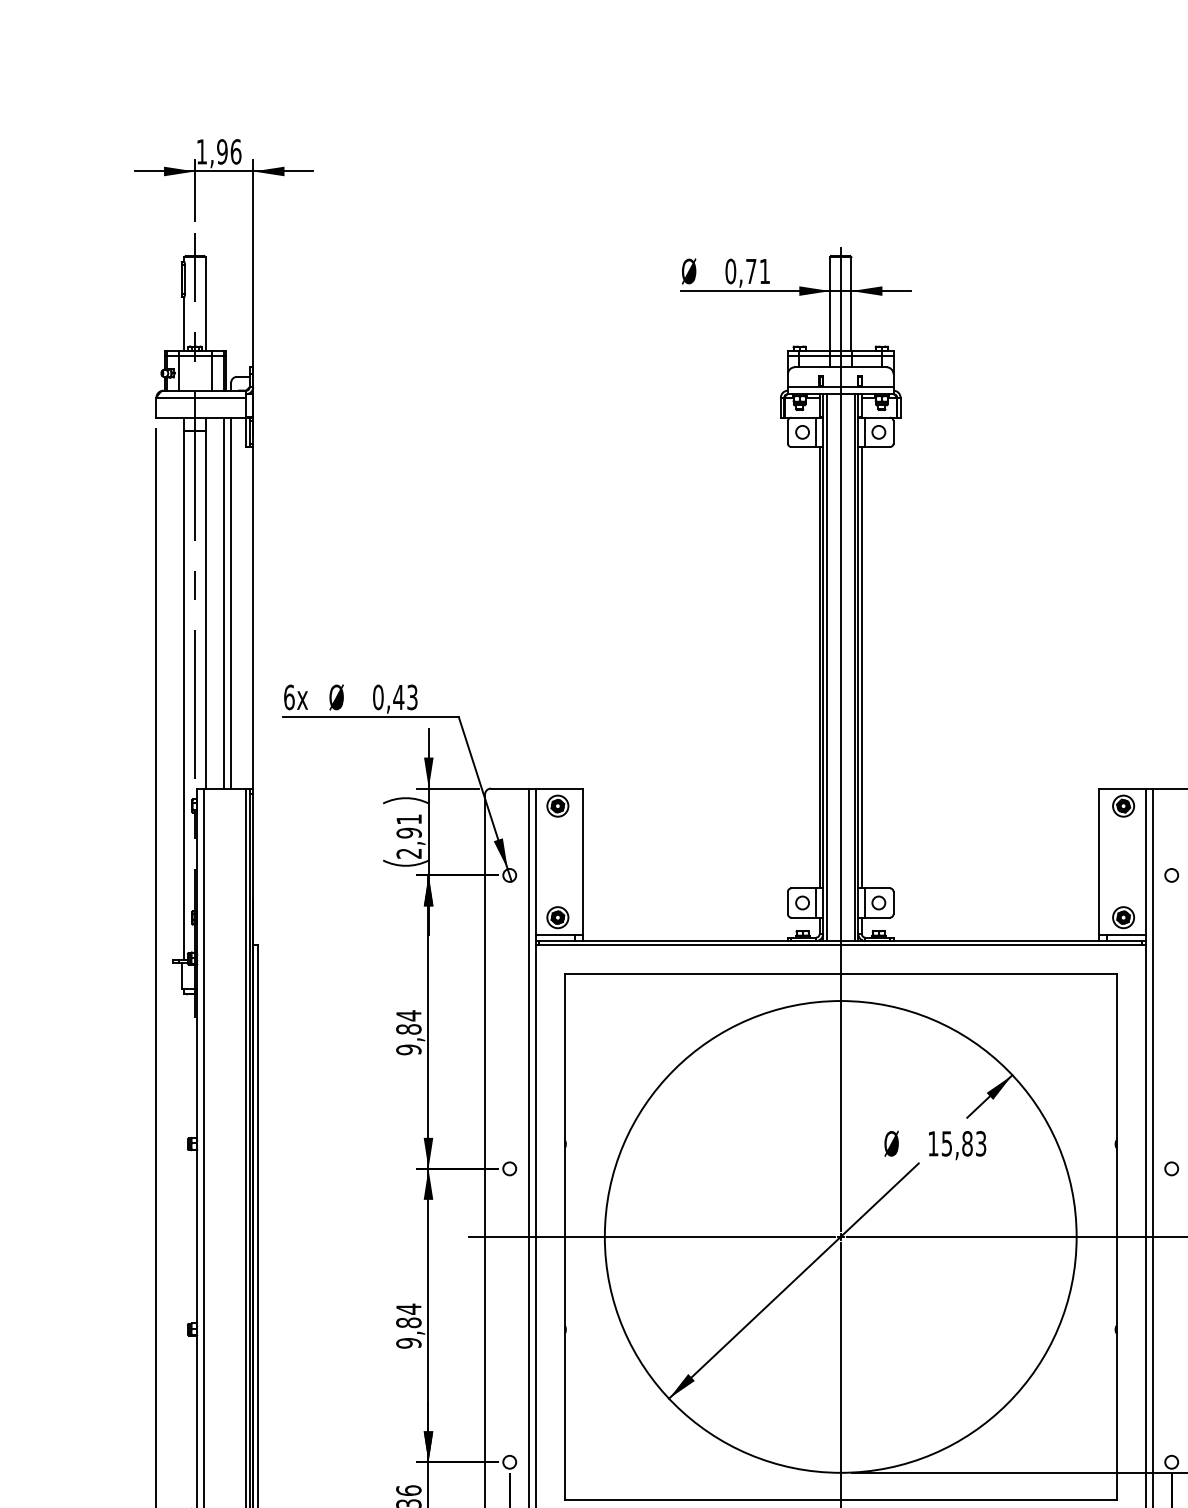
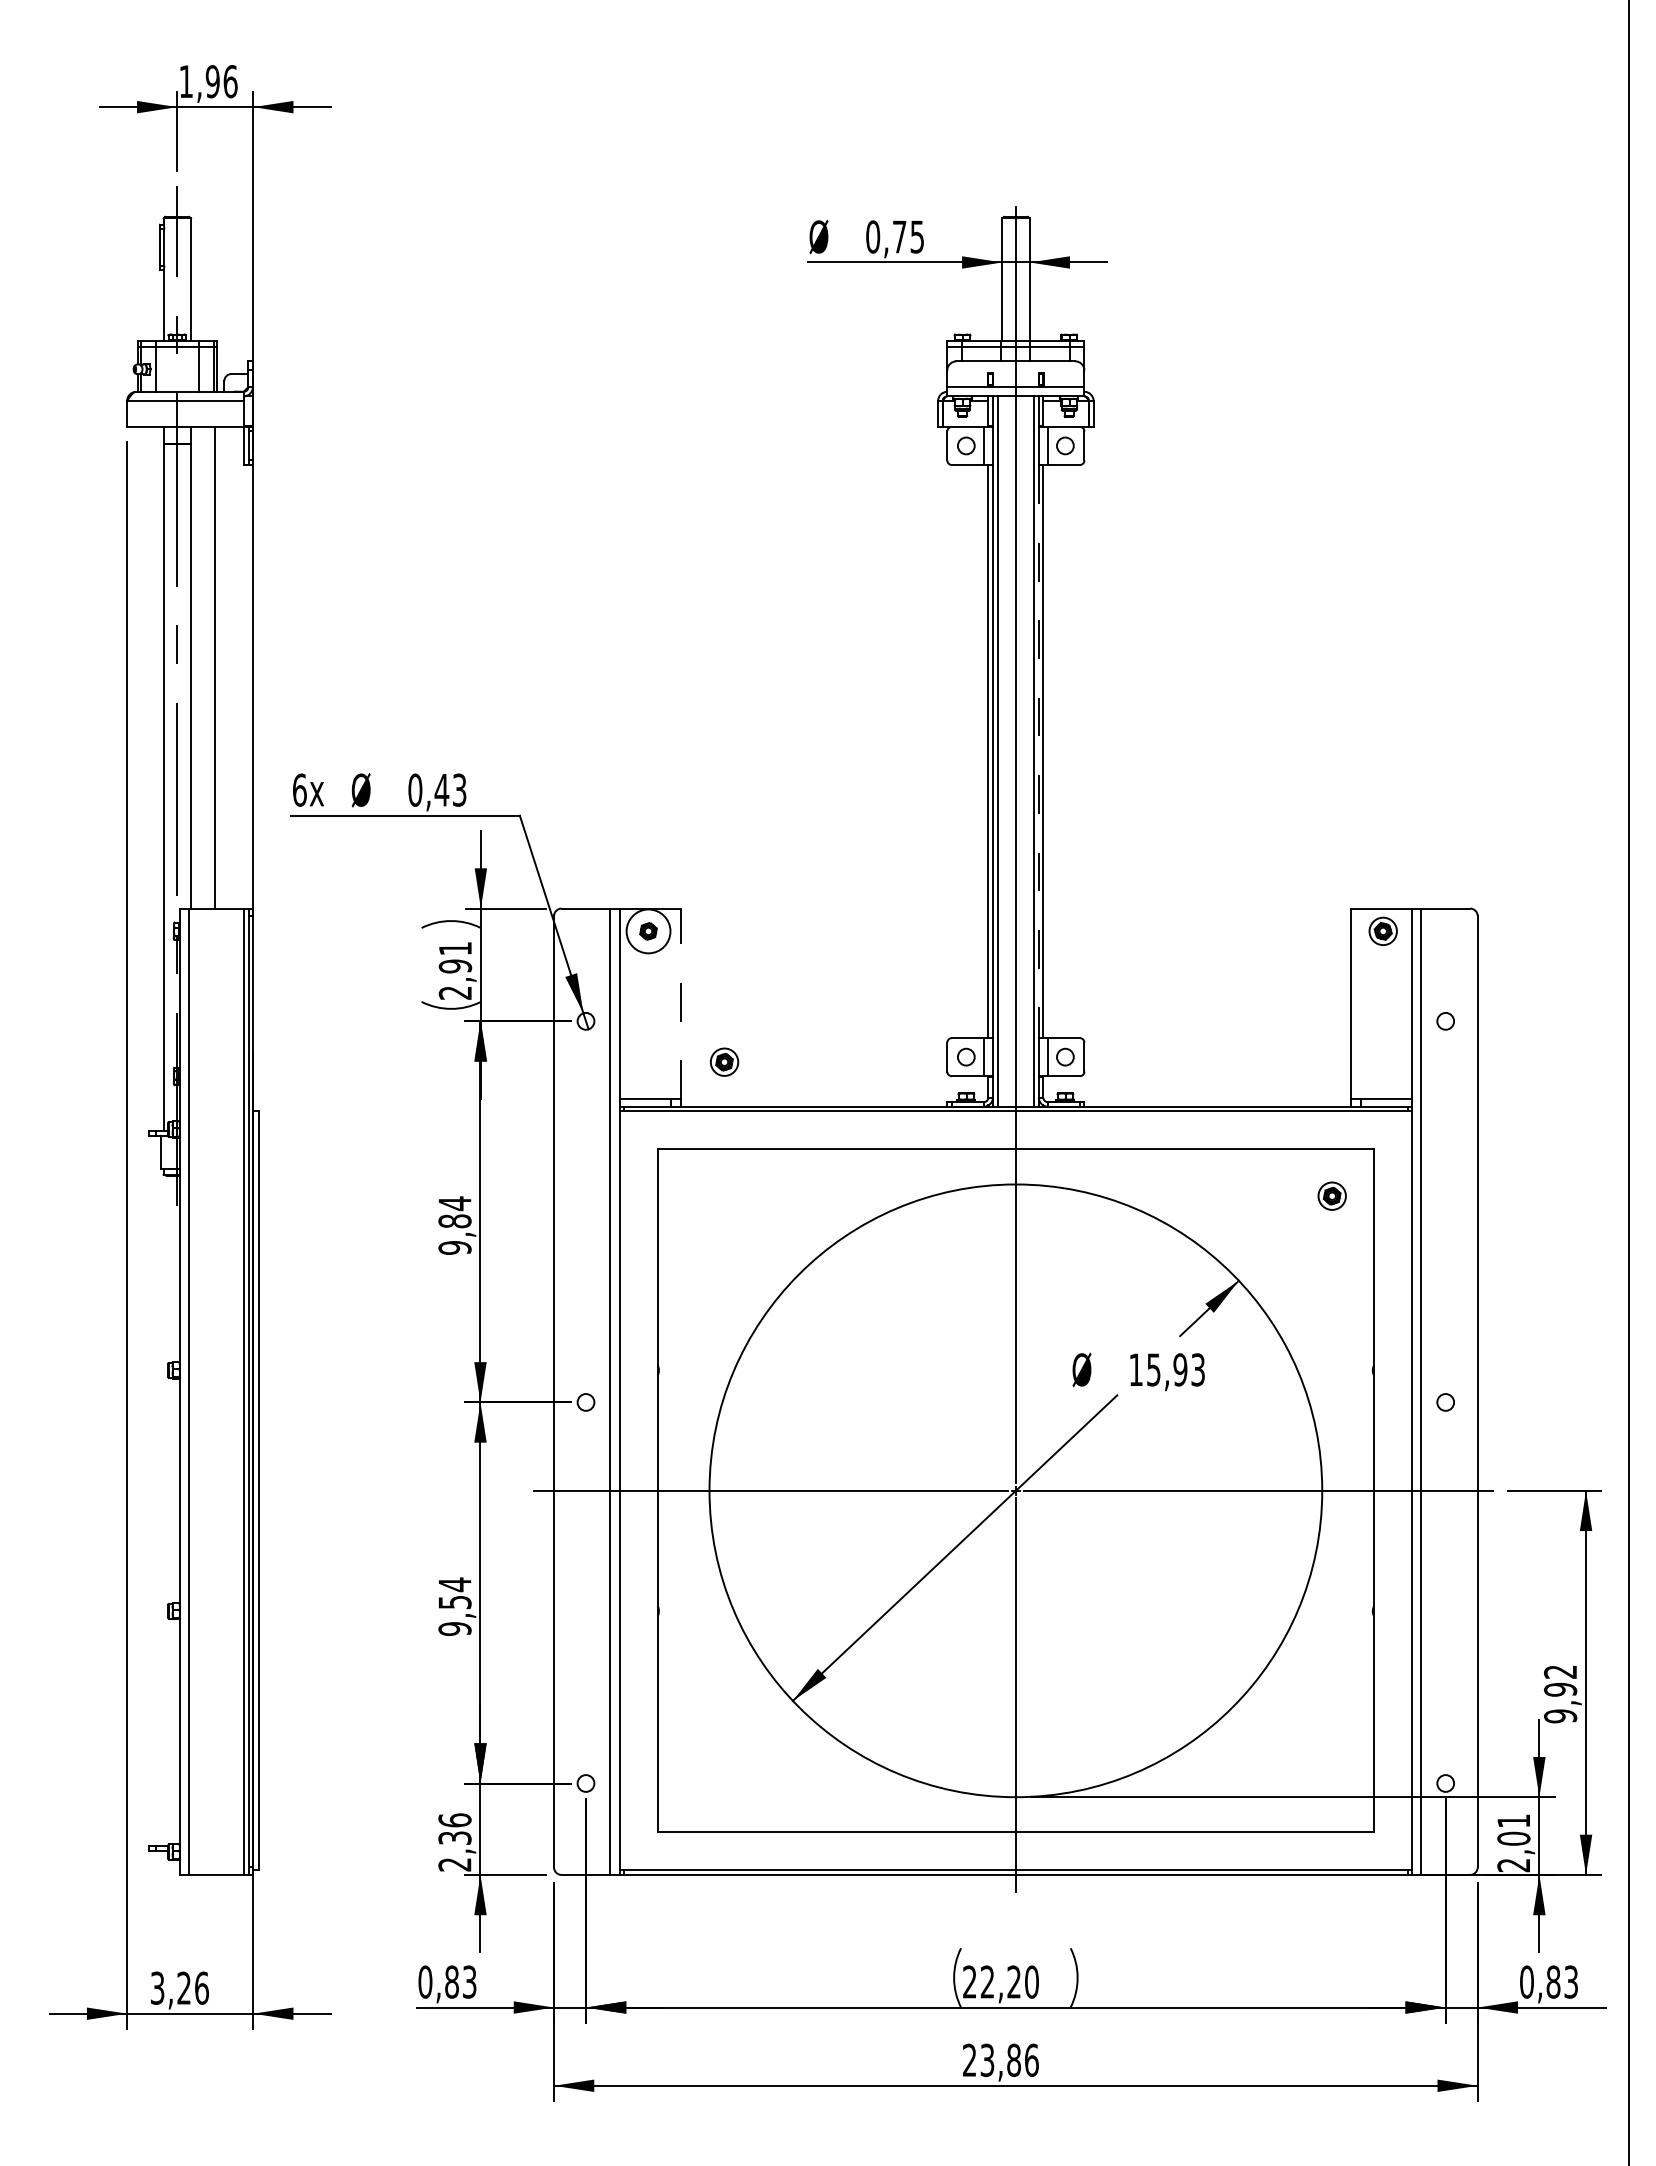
text: (764, 271) -> (916, 236), 0,71 -> 0,75
line: (231, 602) -> (224, 667), removed
line: (858, 668) -> (1038, 752), solid -> dashed
circle: (557, 806) -> (648, 931), size x1.6
line: (582, 861) -> (680, 1003), solid -> dashed
part: (557, 917) -> (724, 1061), moved
part: (1123, 917) -> (1331, 1195), moved
text: (967, 1143) -> (1180, 1369), 15,83 -> 15,93
text: (408, 1322) -> (454, 1602), 9,84 -> 9,54

